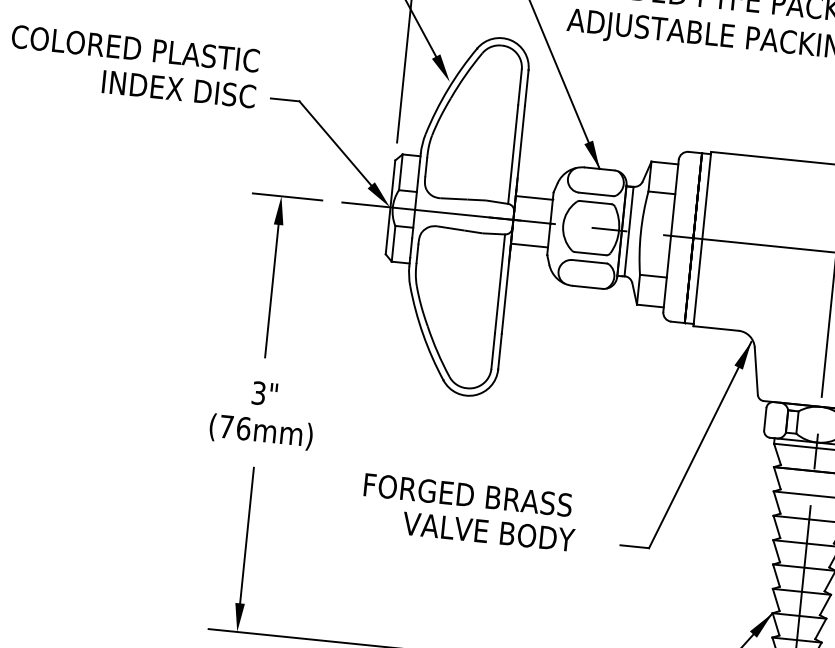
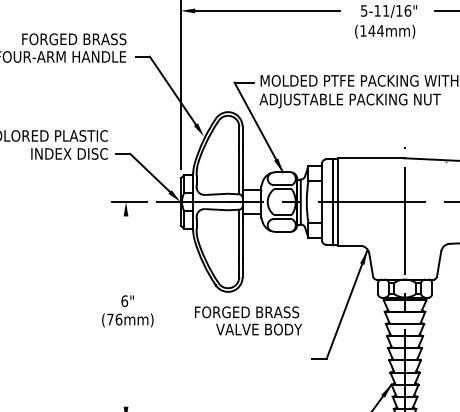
line: (272, 290) -> (126, 249), removed
text: (258, 393) -> (124, 301), 3" -> 6"
text: (469, 511) -> (248, 320), moved
line: (248, 535) -> (126, 372), removed

